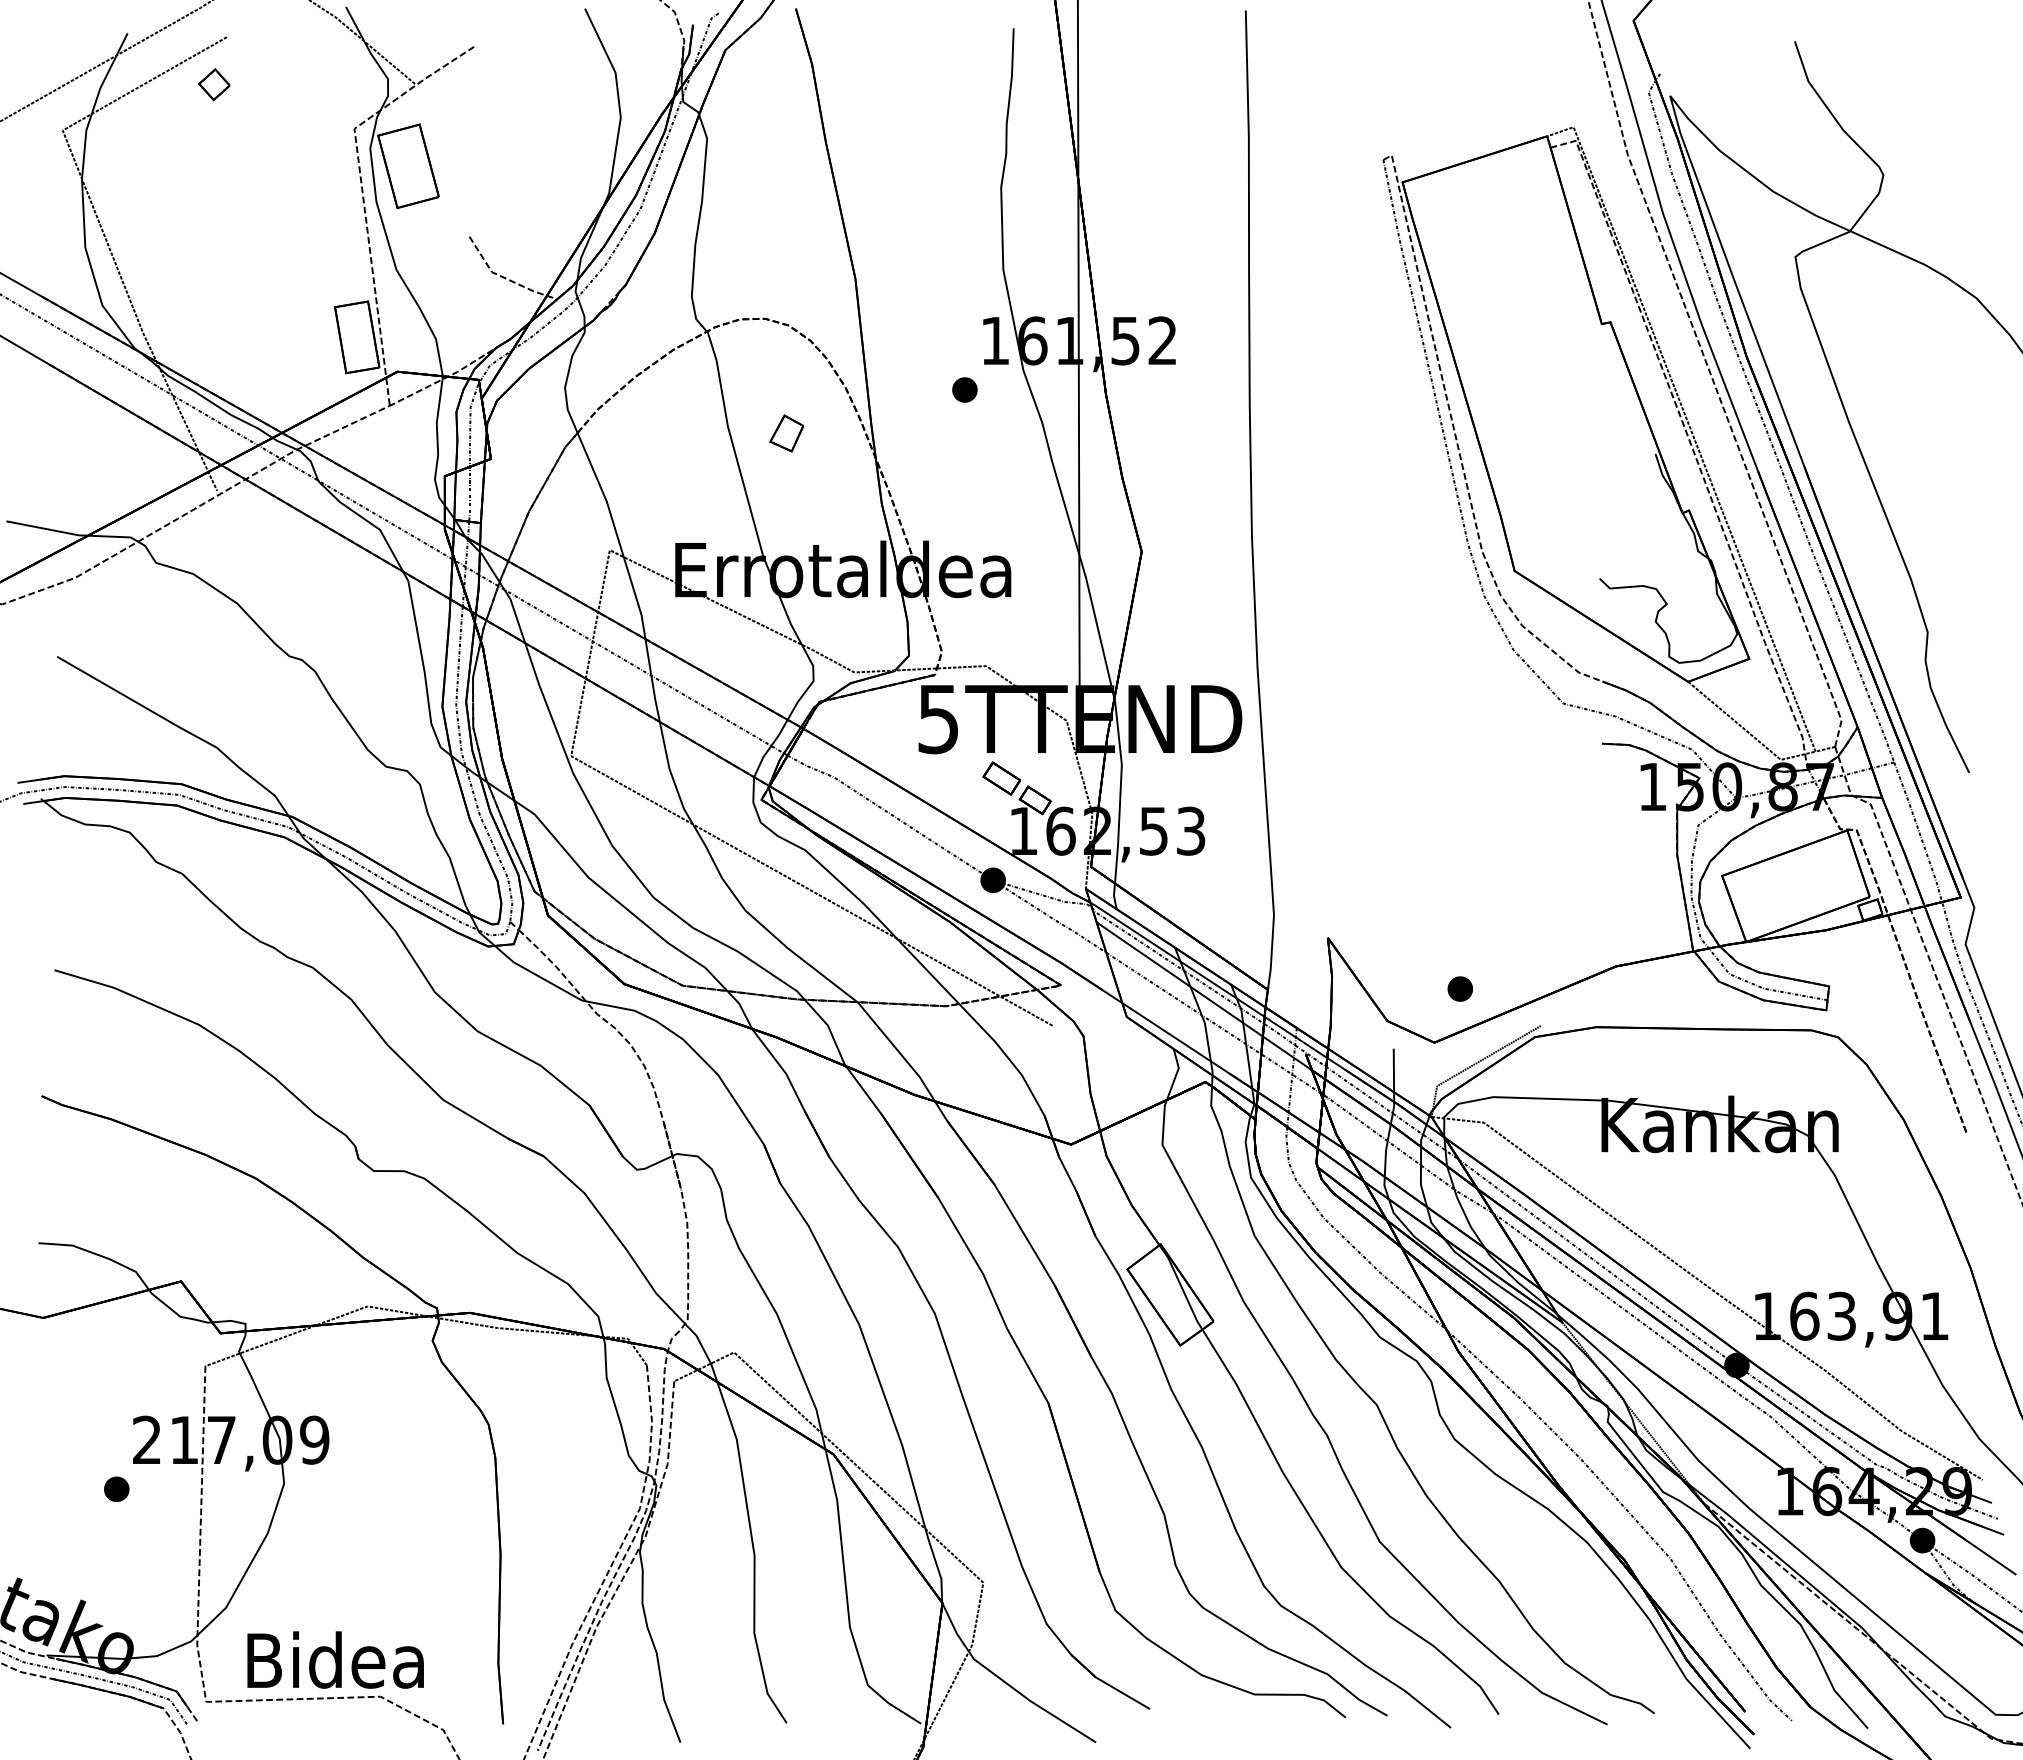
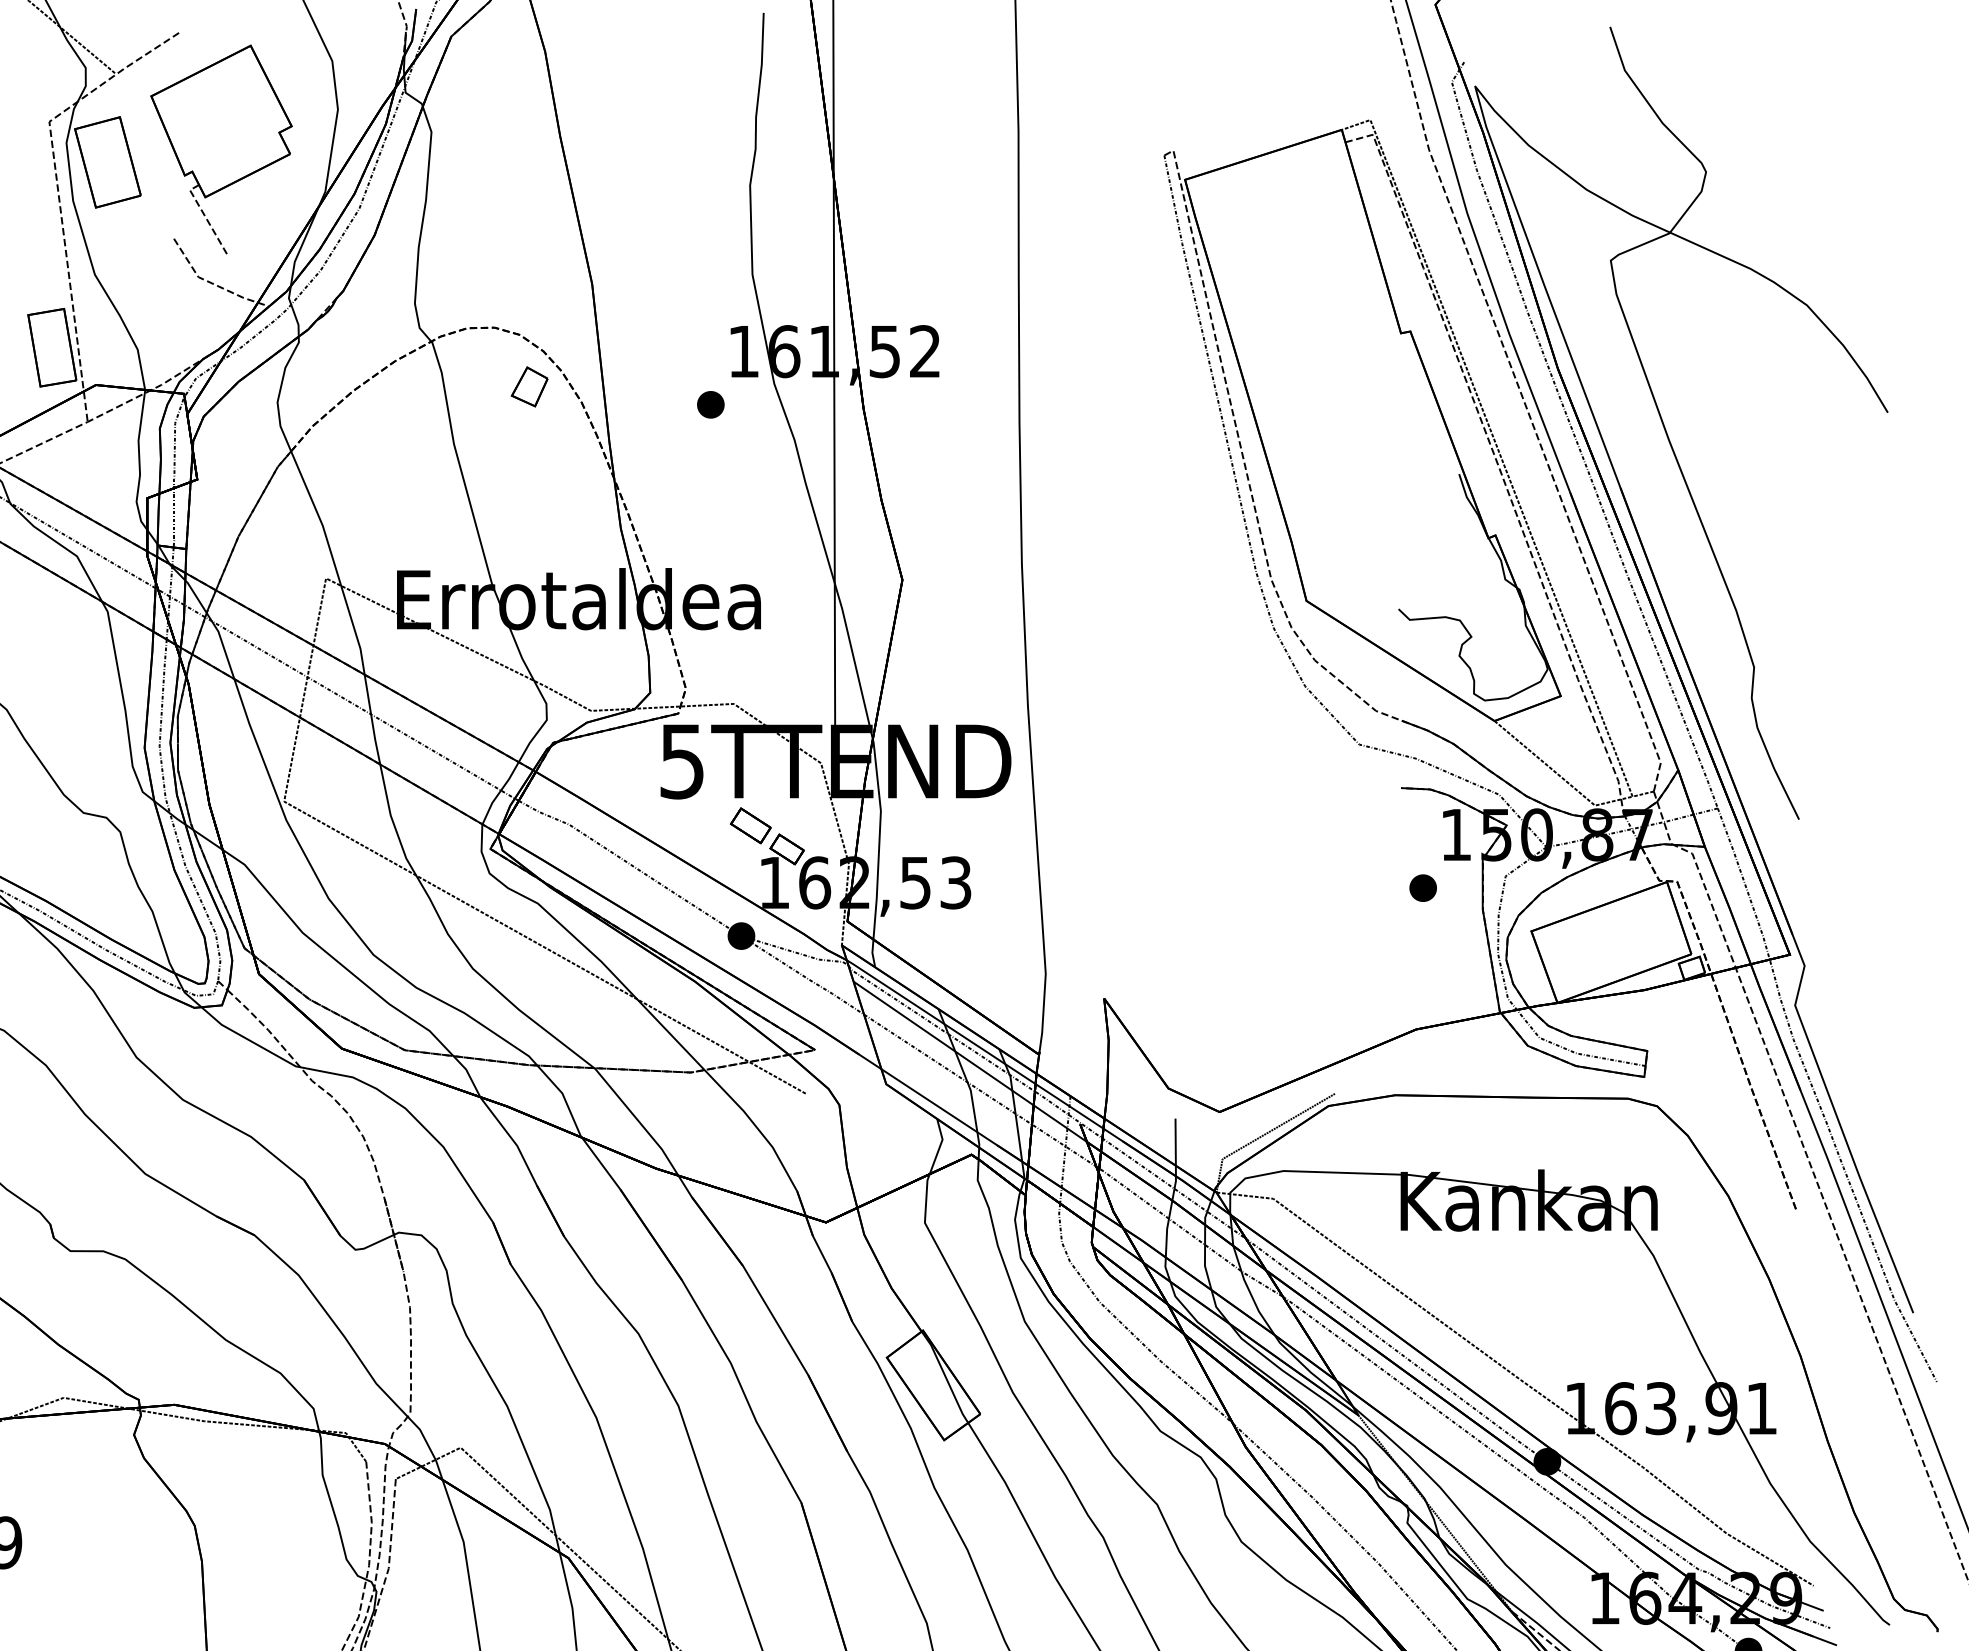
part: (513, 154) -> (221, 149), added
part: (786, 433) -> (529, 386), moved
part: (1459, 988) -> (1422, 887), moved

